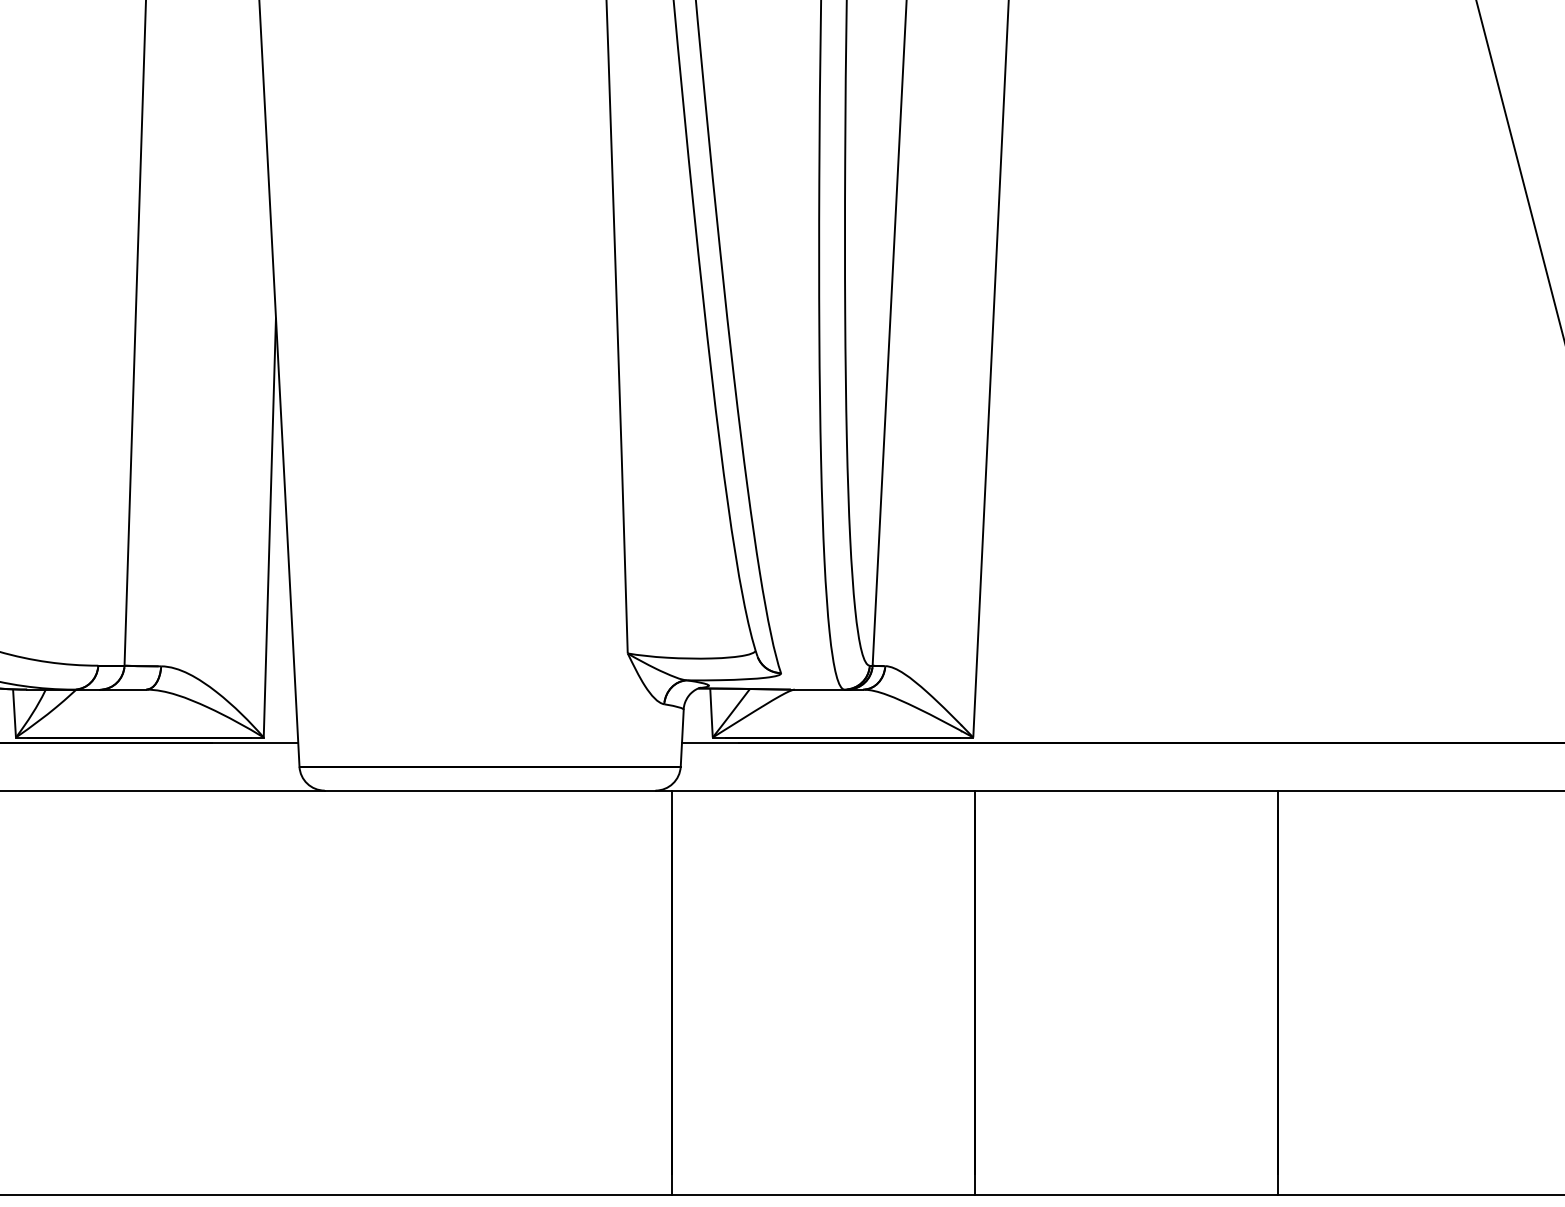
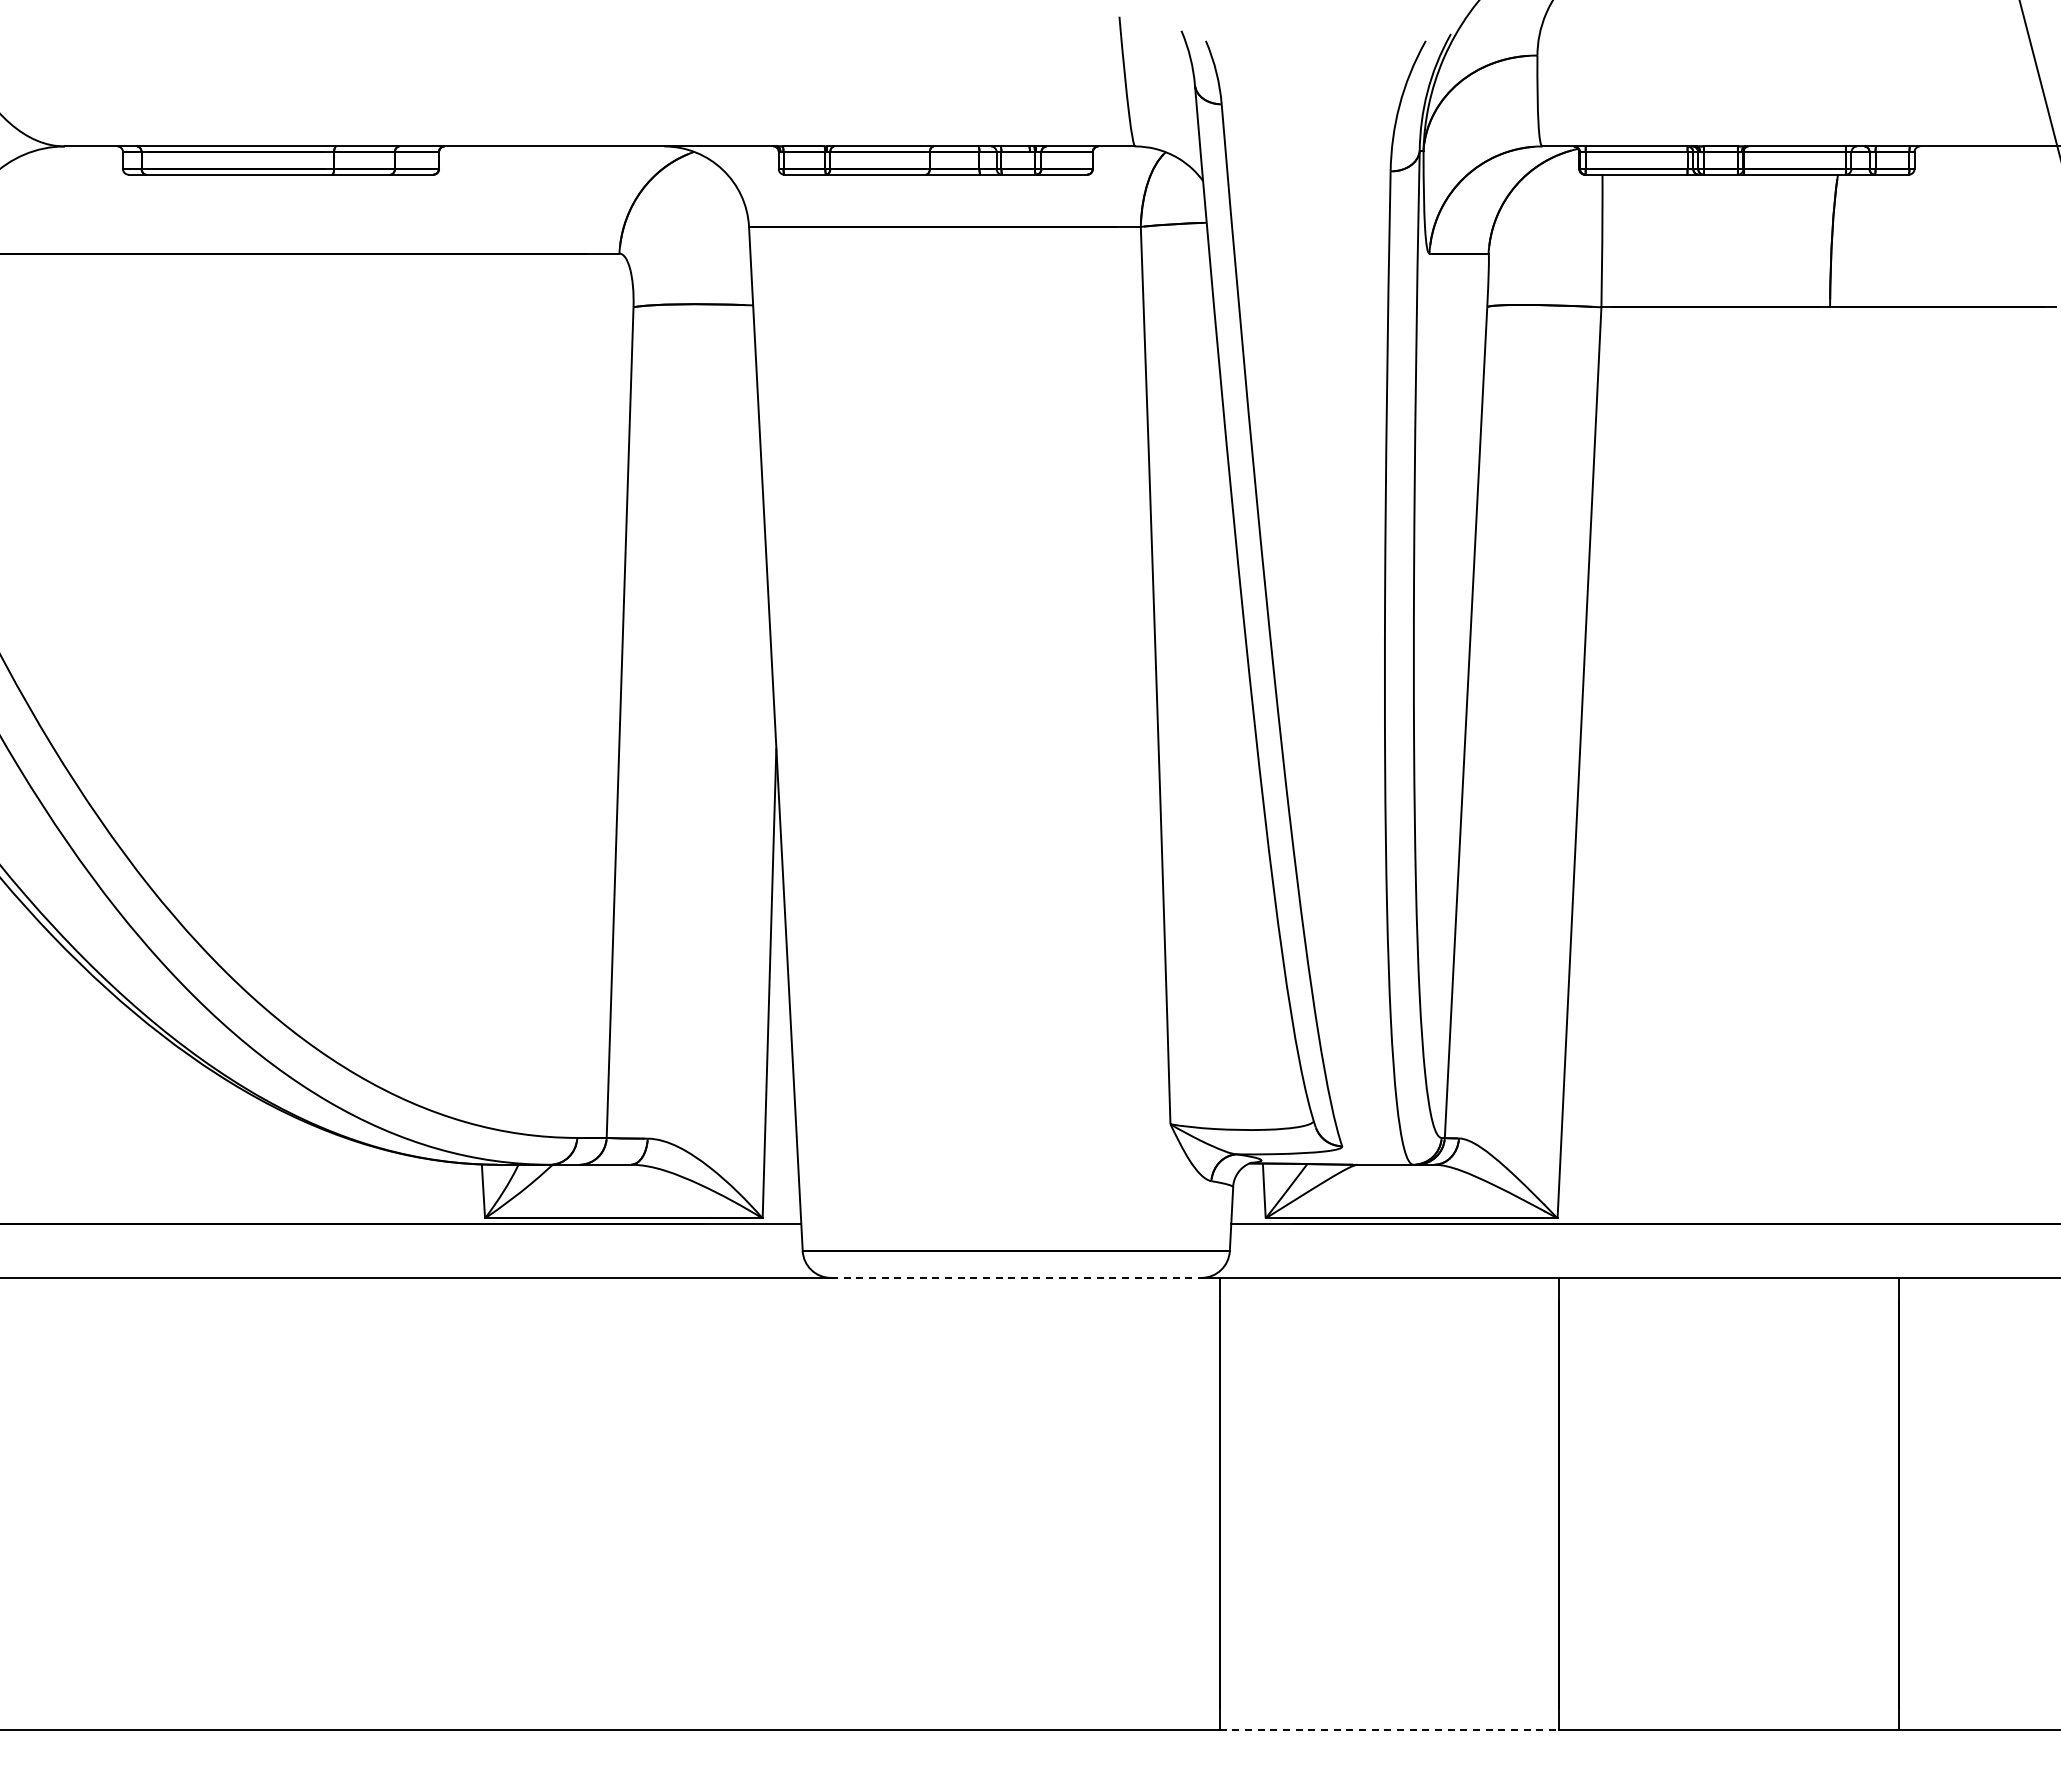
line: (490, 790) -> (1016, 1277), solid -> dashed
line: (823, 1194) -> (1389, 1730), solid -> dashed

